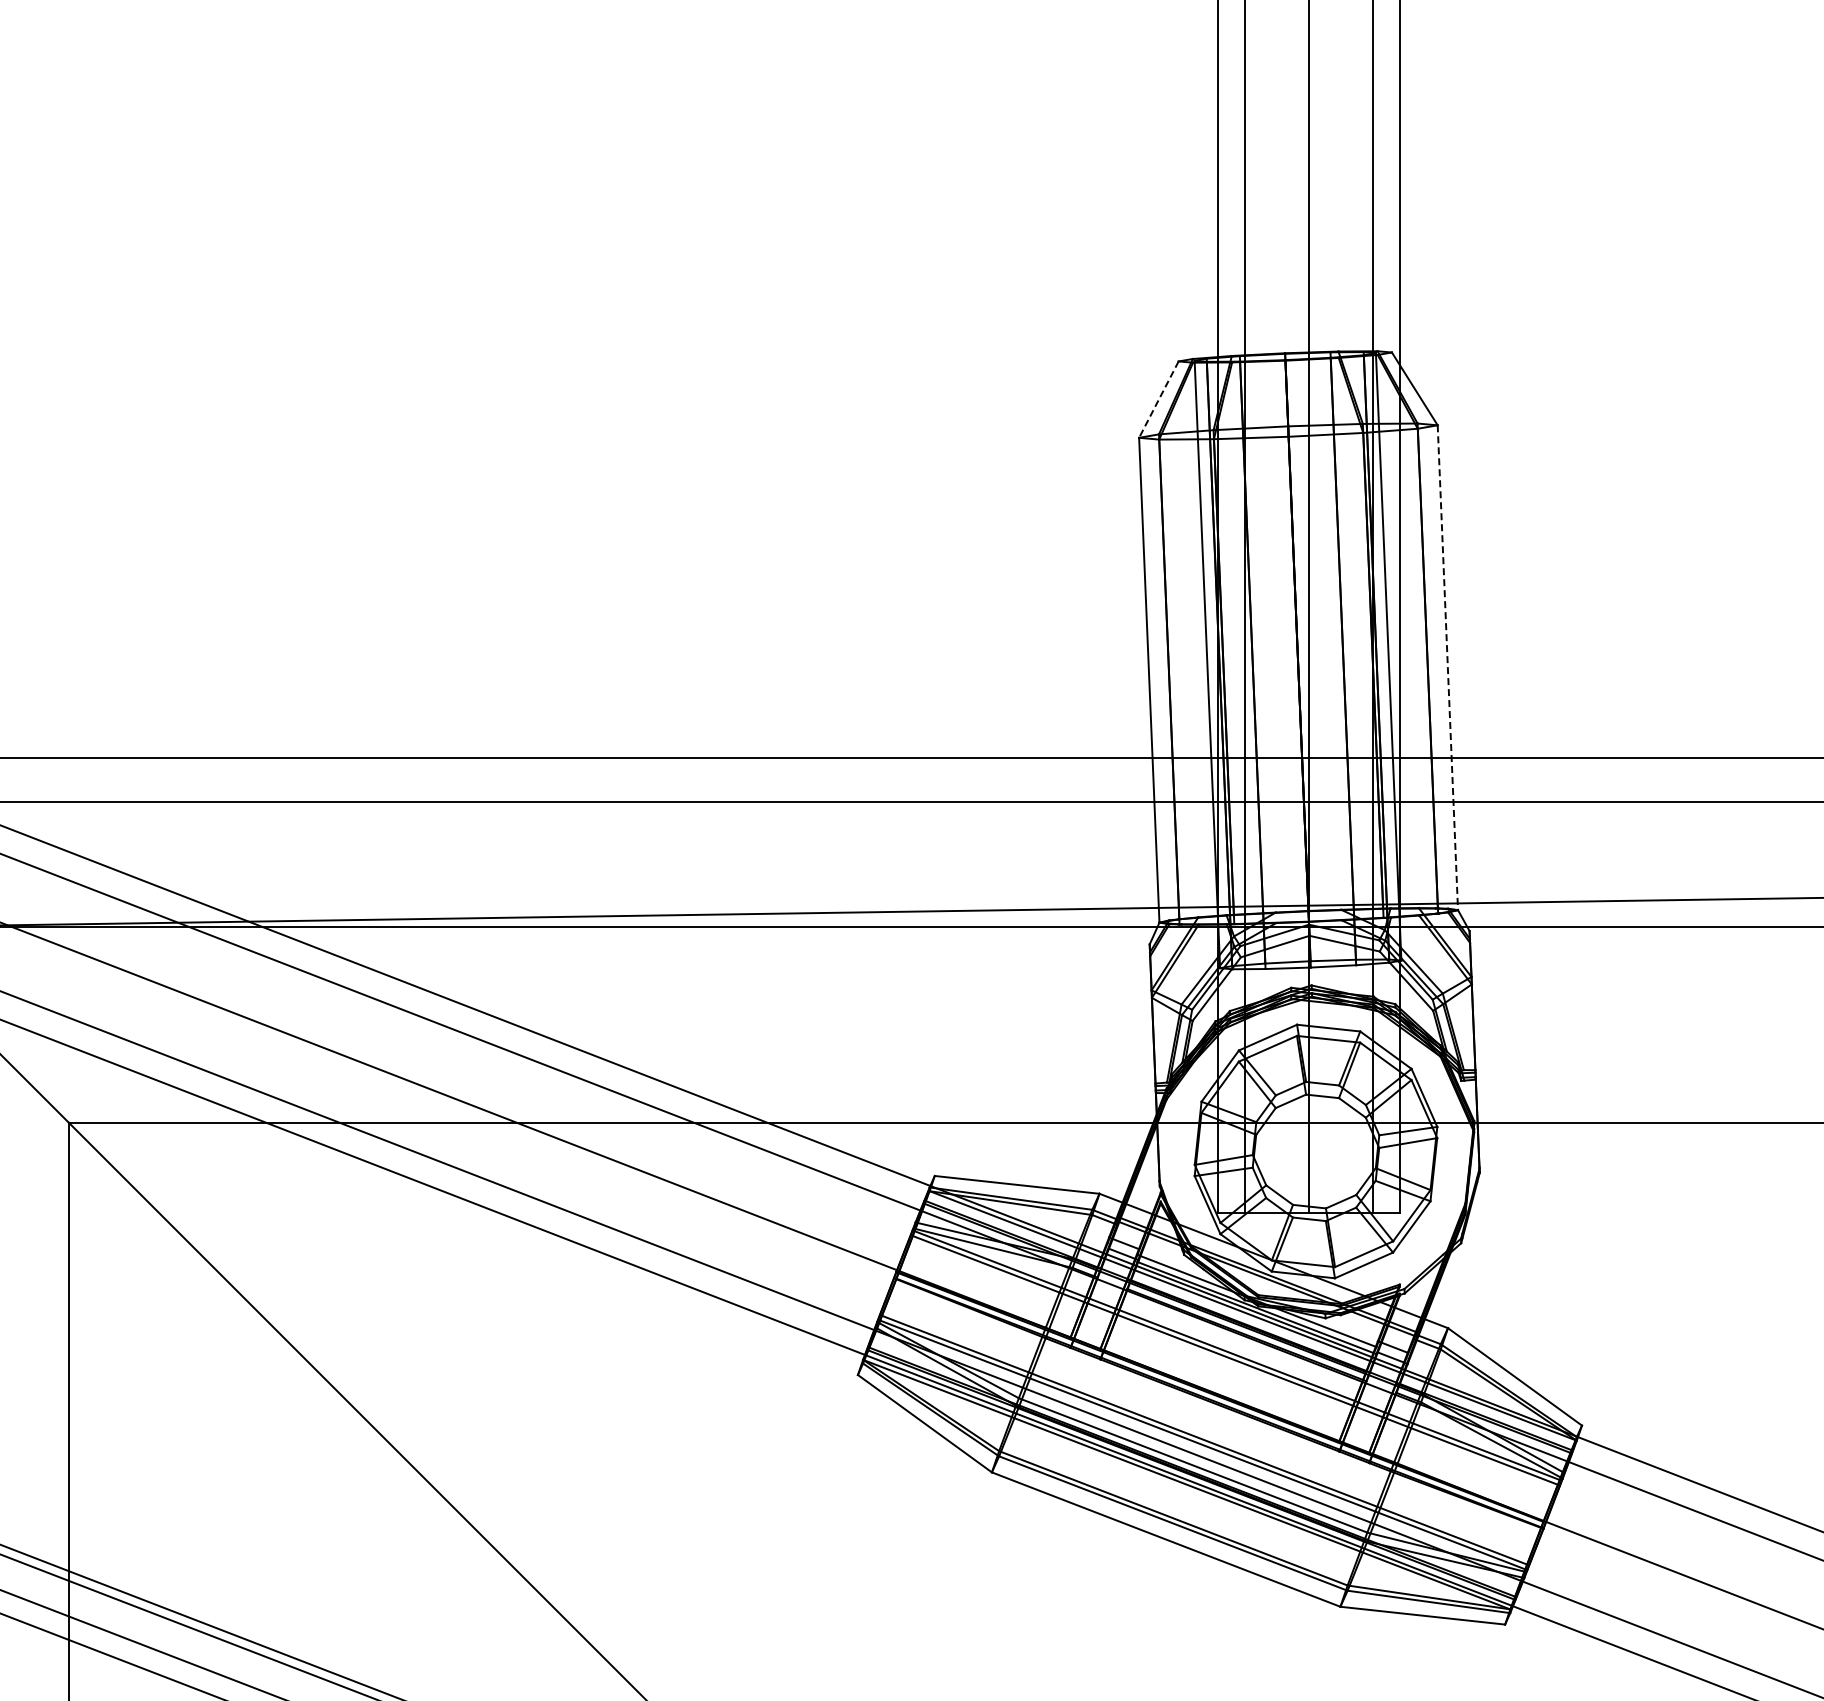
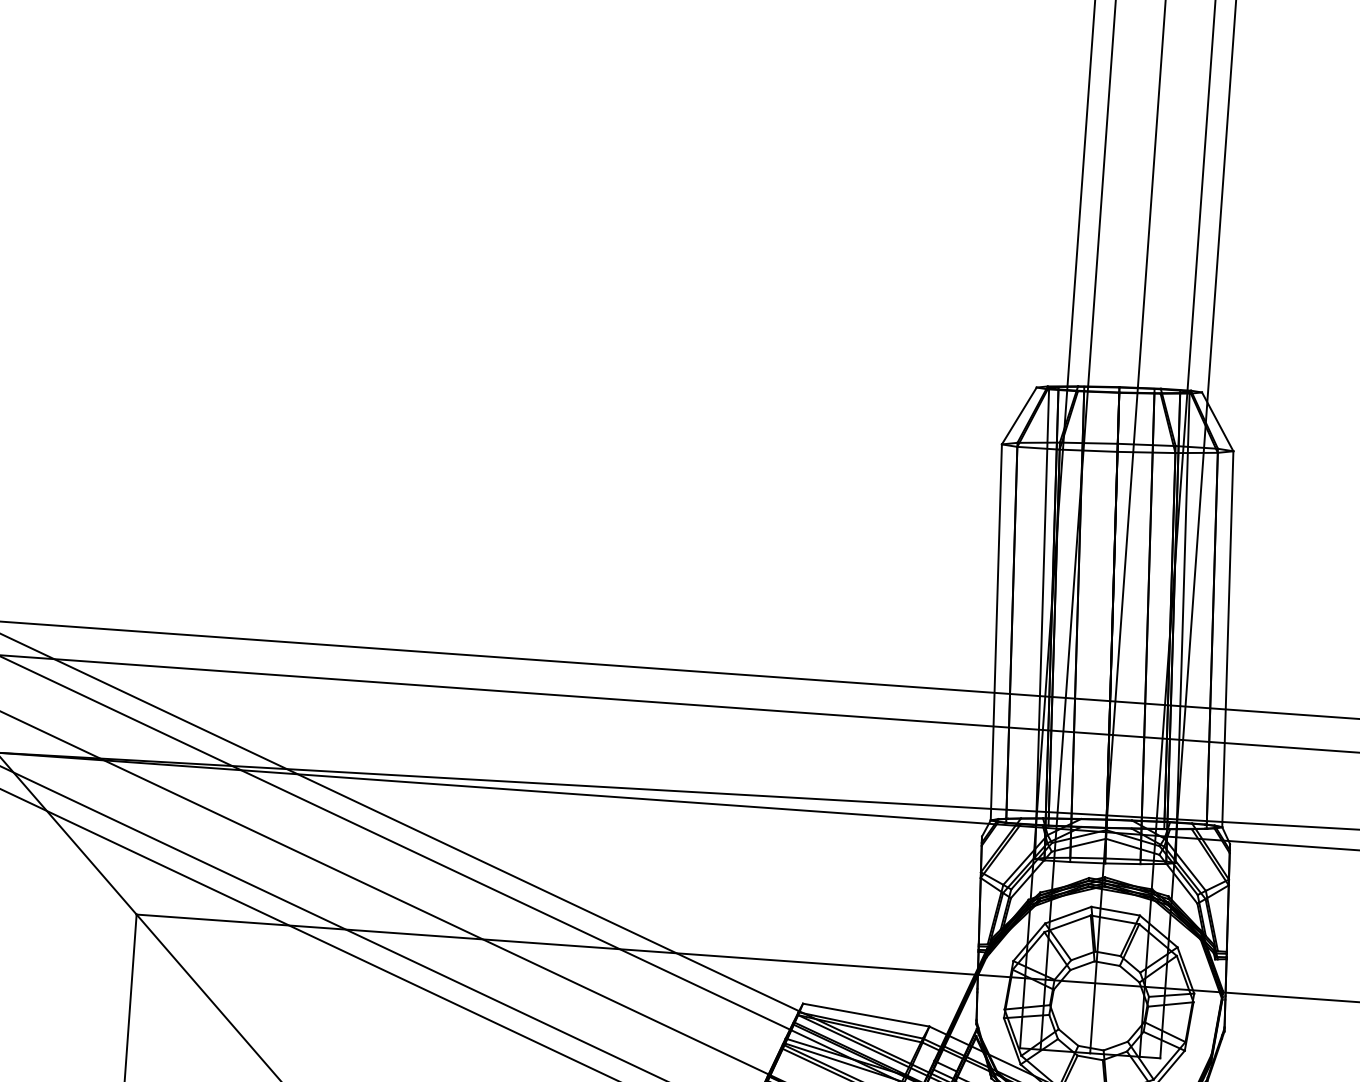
line: (1158, 400) -> (1018, 416), dashed -> solid
line: (1447, 667) -> (1227, 639), dashed -> solid

